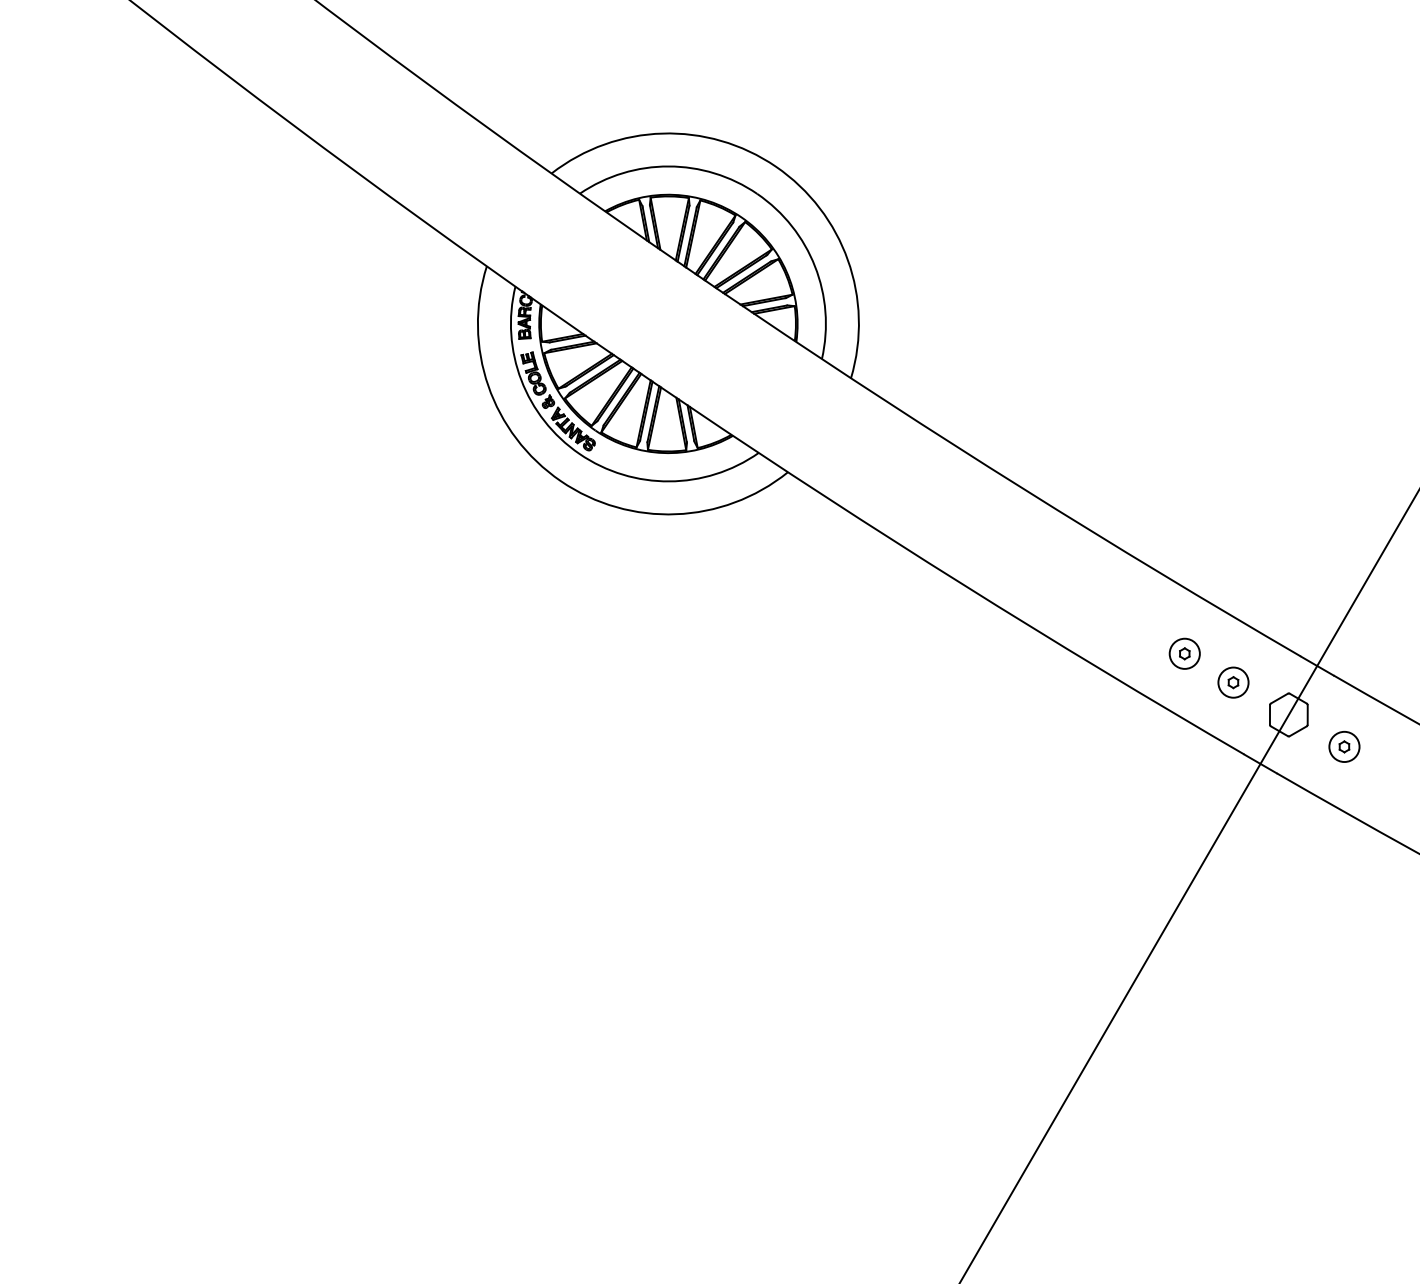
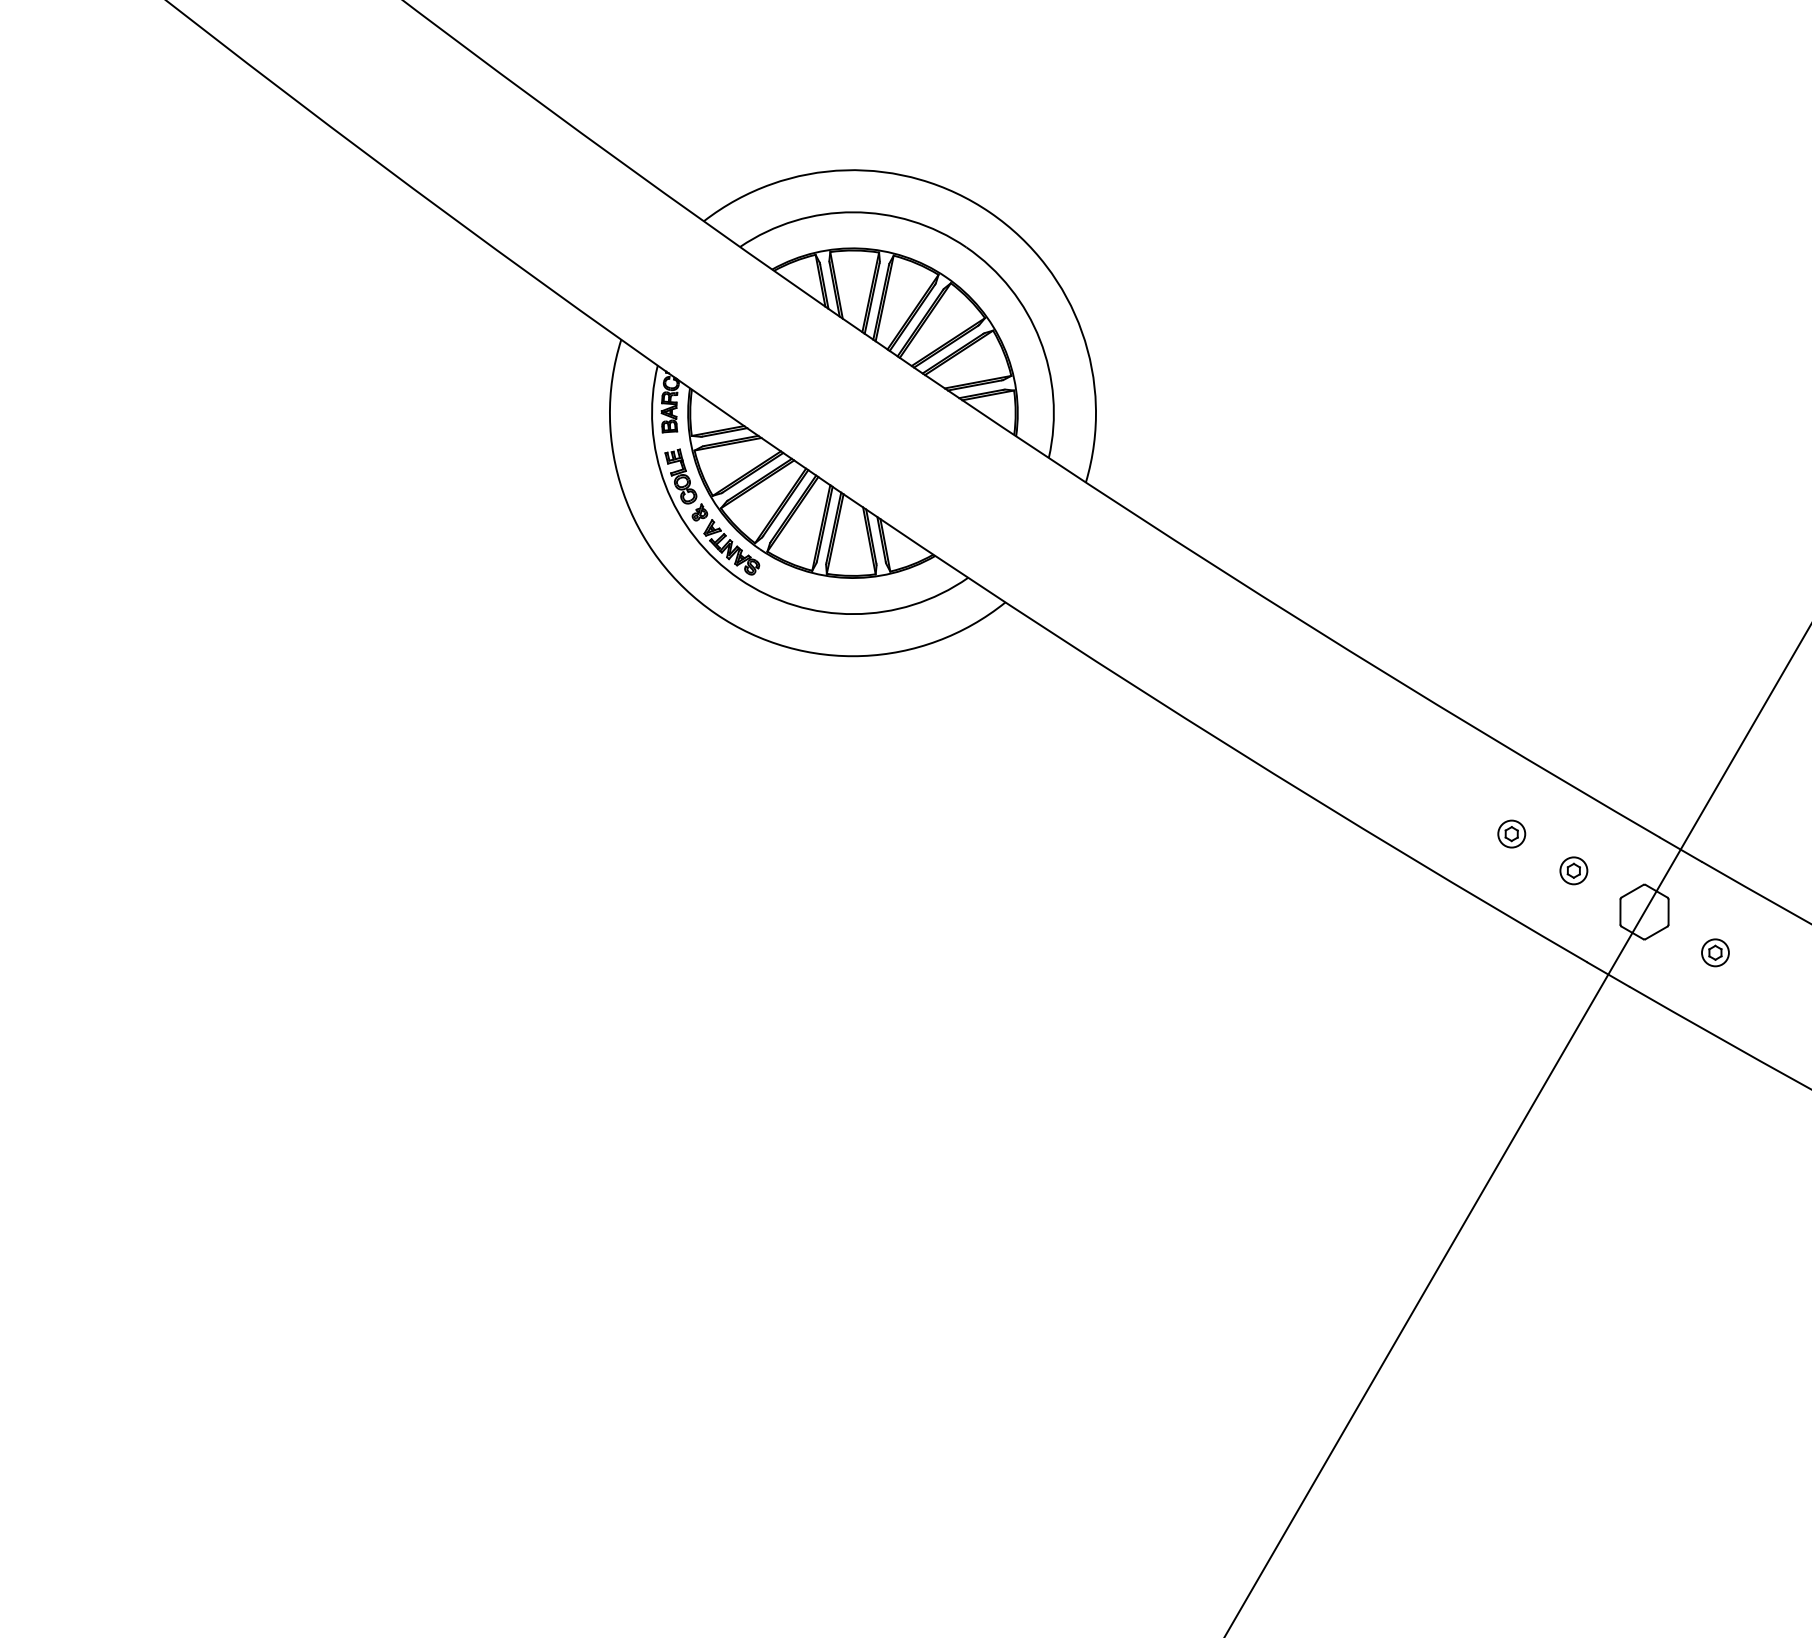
circle: (1184, 653) -> (1511, 833), size x0.7
circle: (1233, 682) -> (1573, 870), size x0.7
circle: (1344, 746) -> (1715, 952), size x0.7

